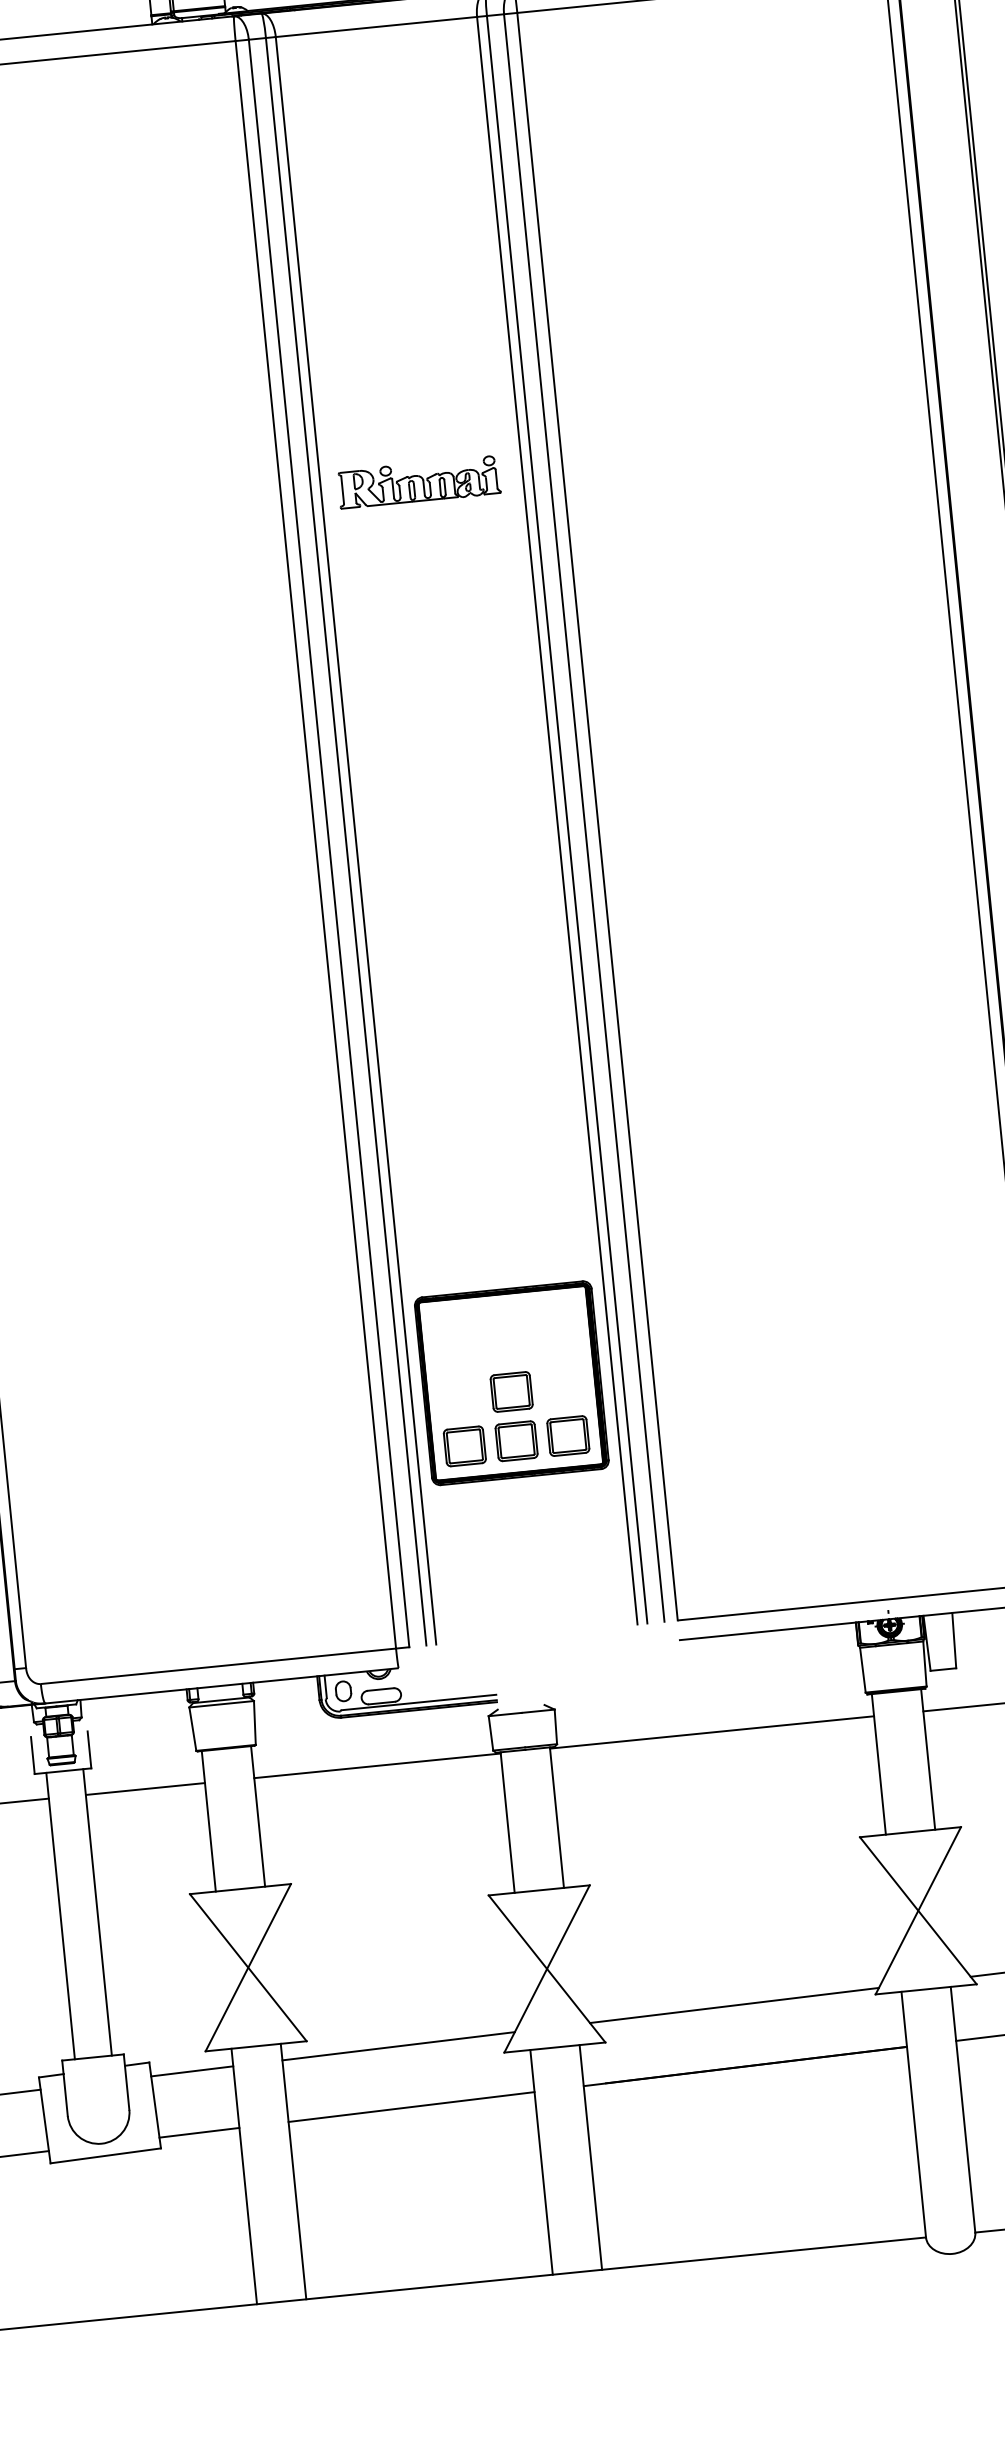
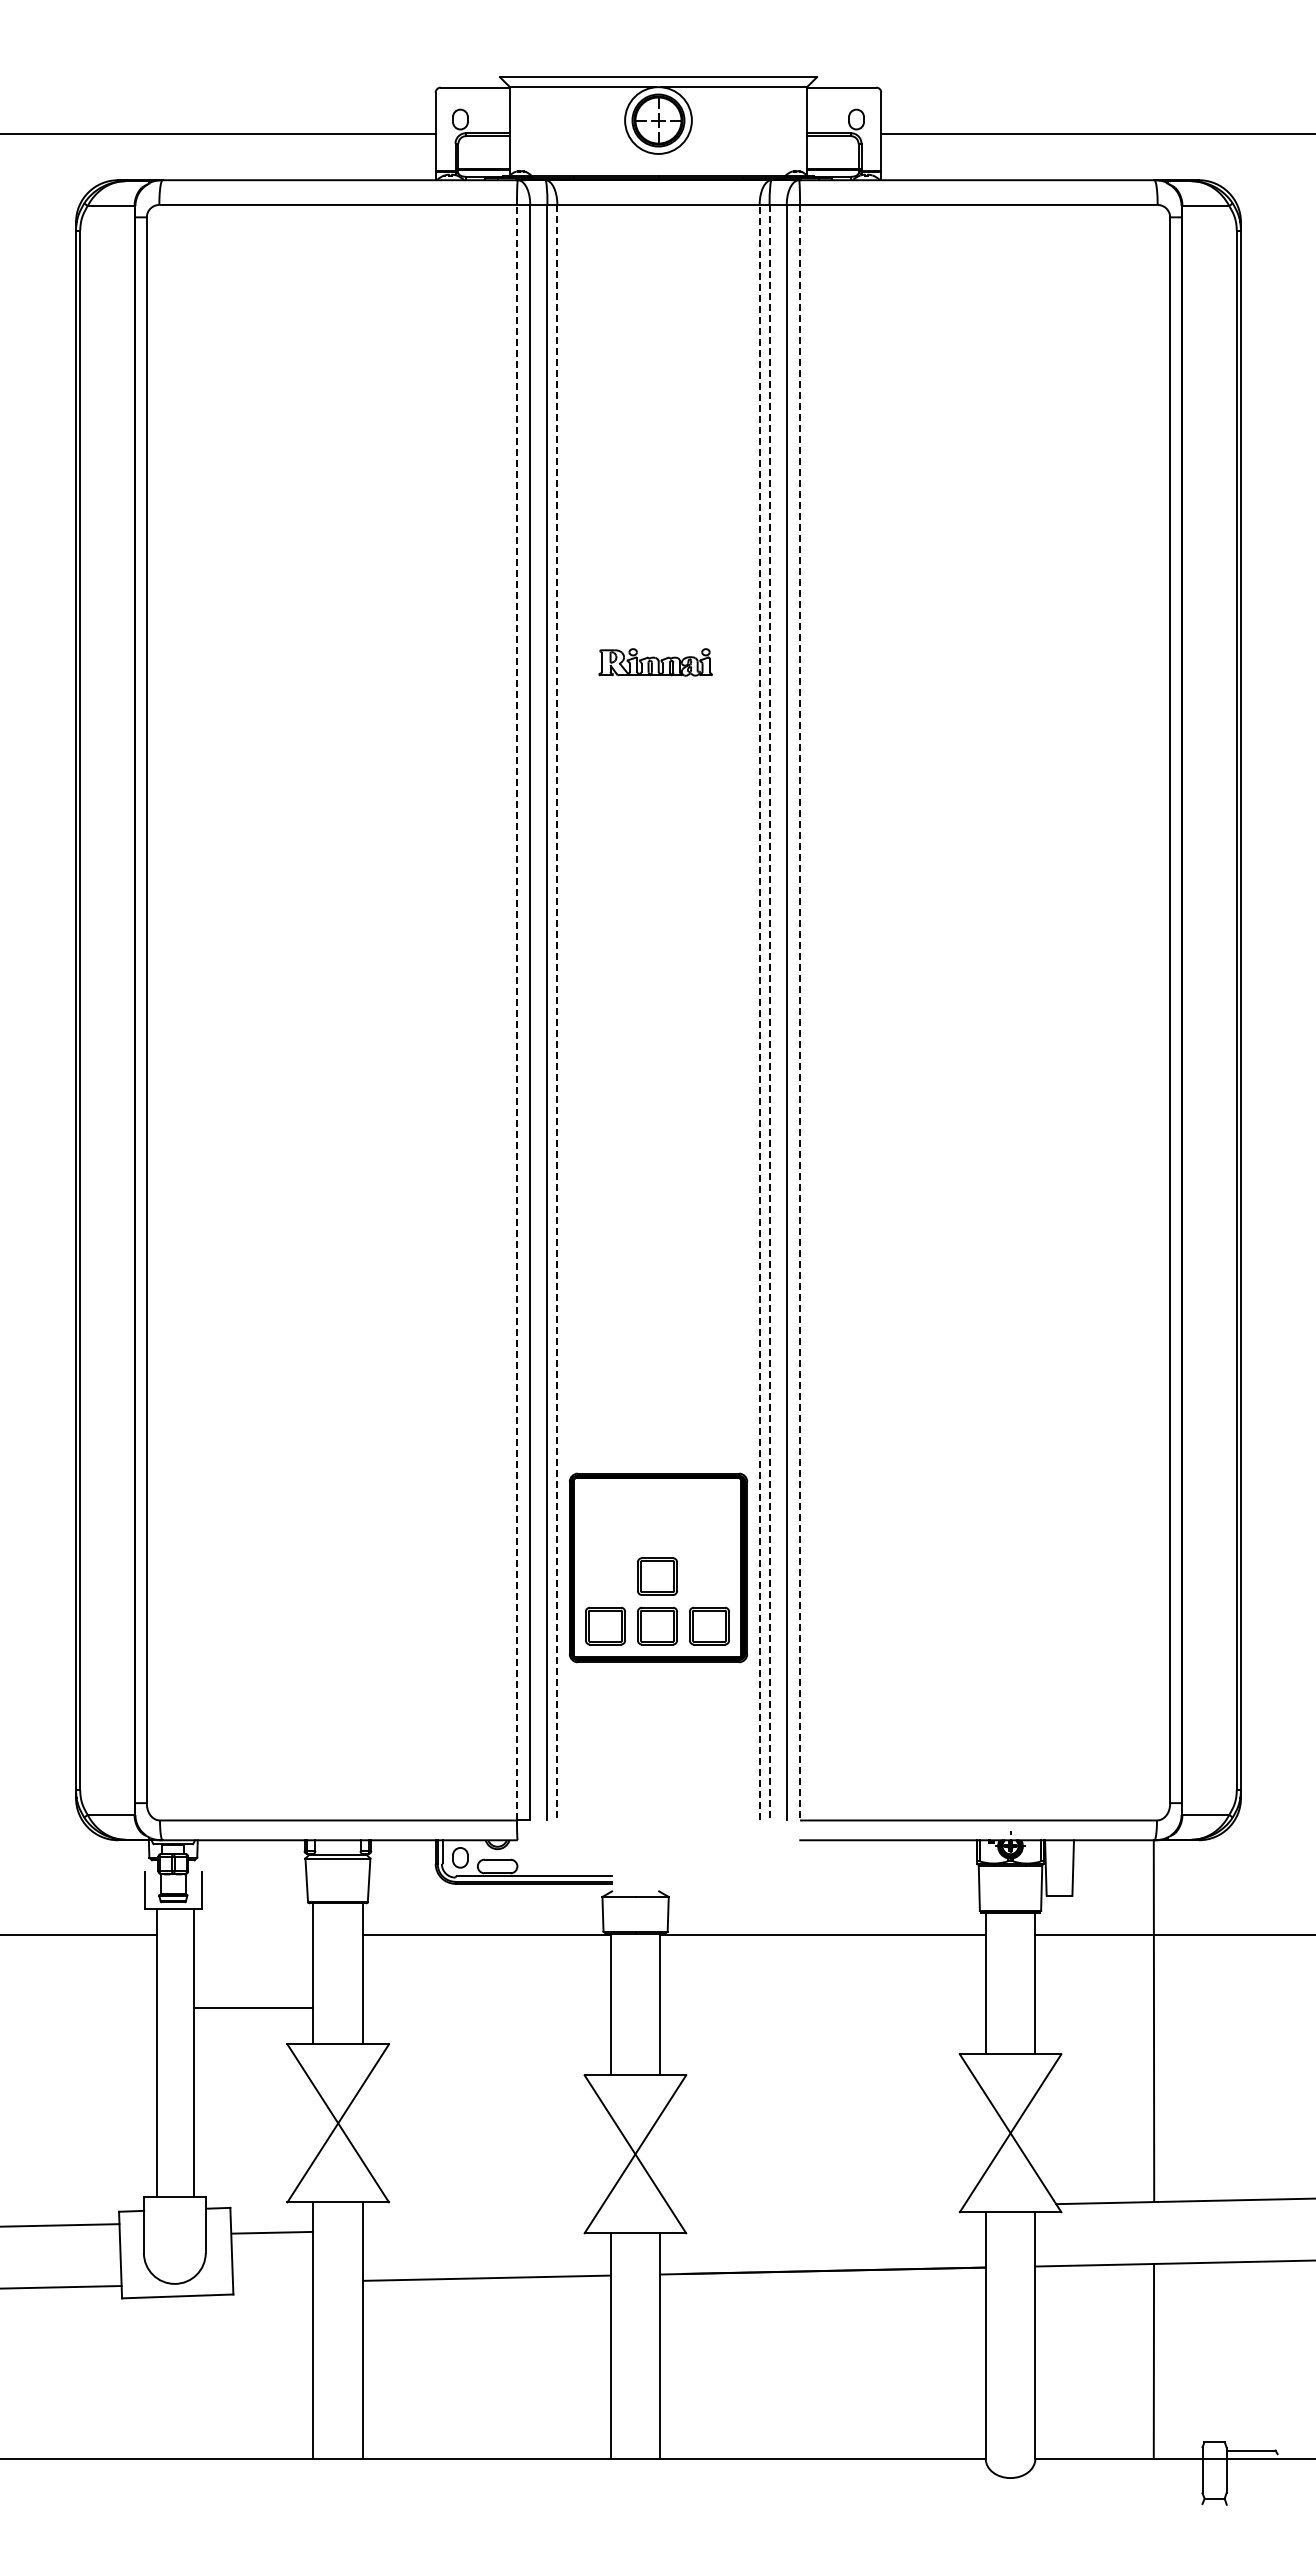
part: (418, 482) -> (655, 662), size x0.7
line: (597, 816) -> (800, 1012), solid -> dashed
line: (567, 819) -> (769, 1012), solid -> dashed
line: (557, 820) -> (759, 1012), solid -> dashed
line: (356, 840) -> (557, 1012), solid -> dashed
line: (315, 844) -> (516, 1012), solid -> dashed
line: (145, 1789) -> (253, 2008), moved
line: (733, 2005) -> (817, 2209), removed
line: (399, 2045) -> (480, 2215), removed
line: (191, 2070) -> (271, 2220), removed
line: (199, 2132) -> (272, 2232), moved

